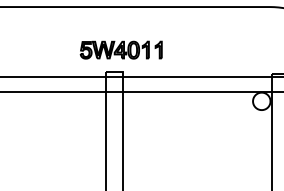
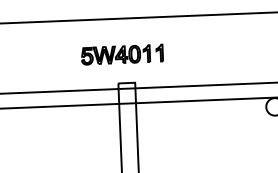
part: (120, 49) -> (121, 54), moved

